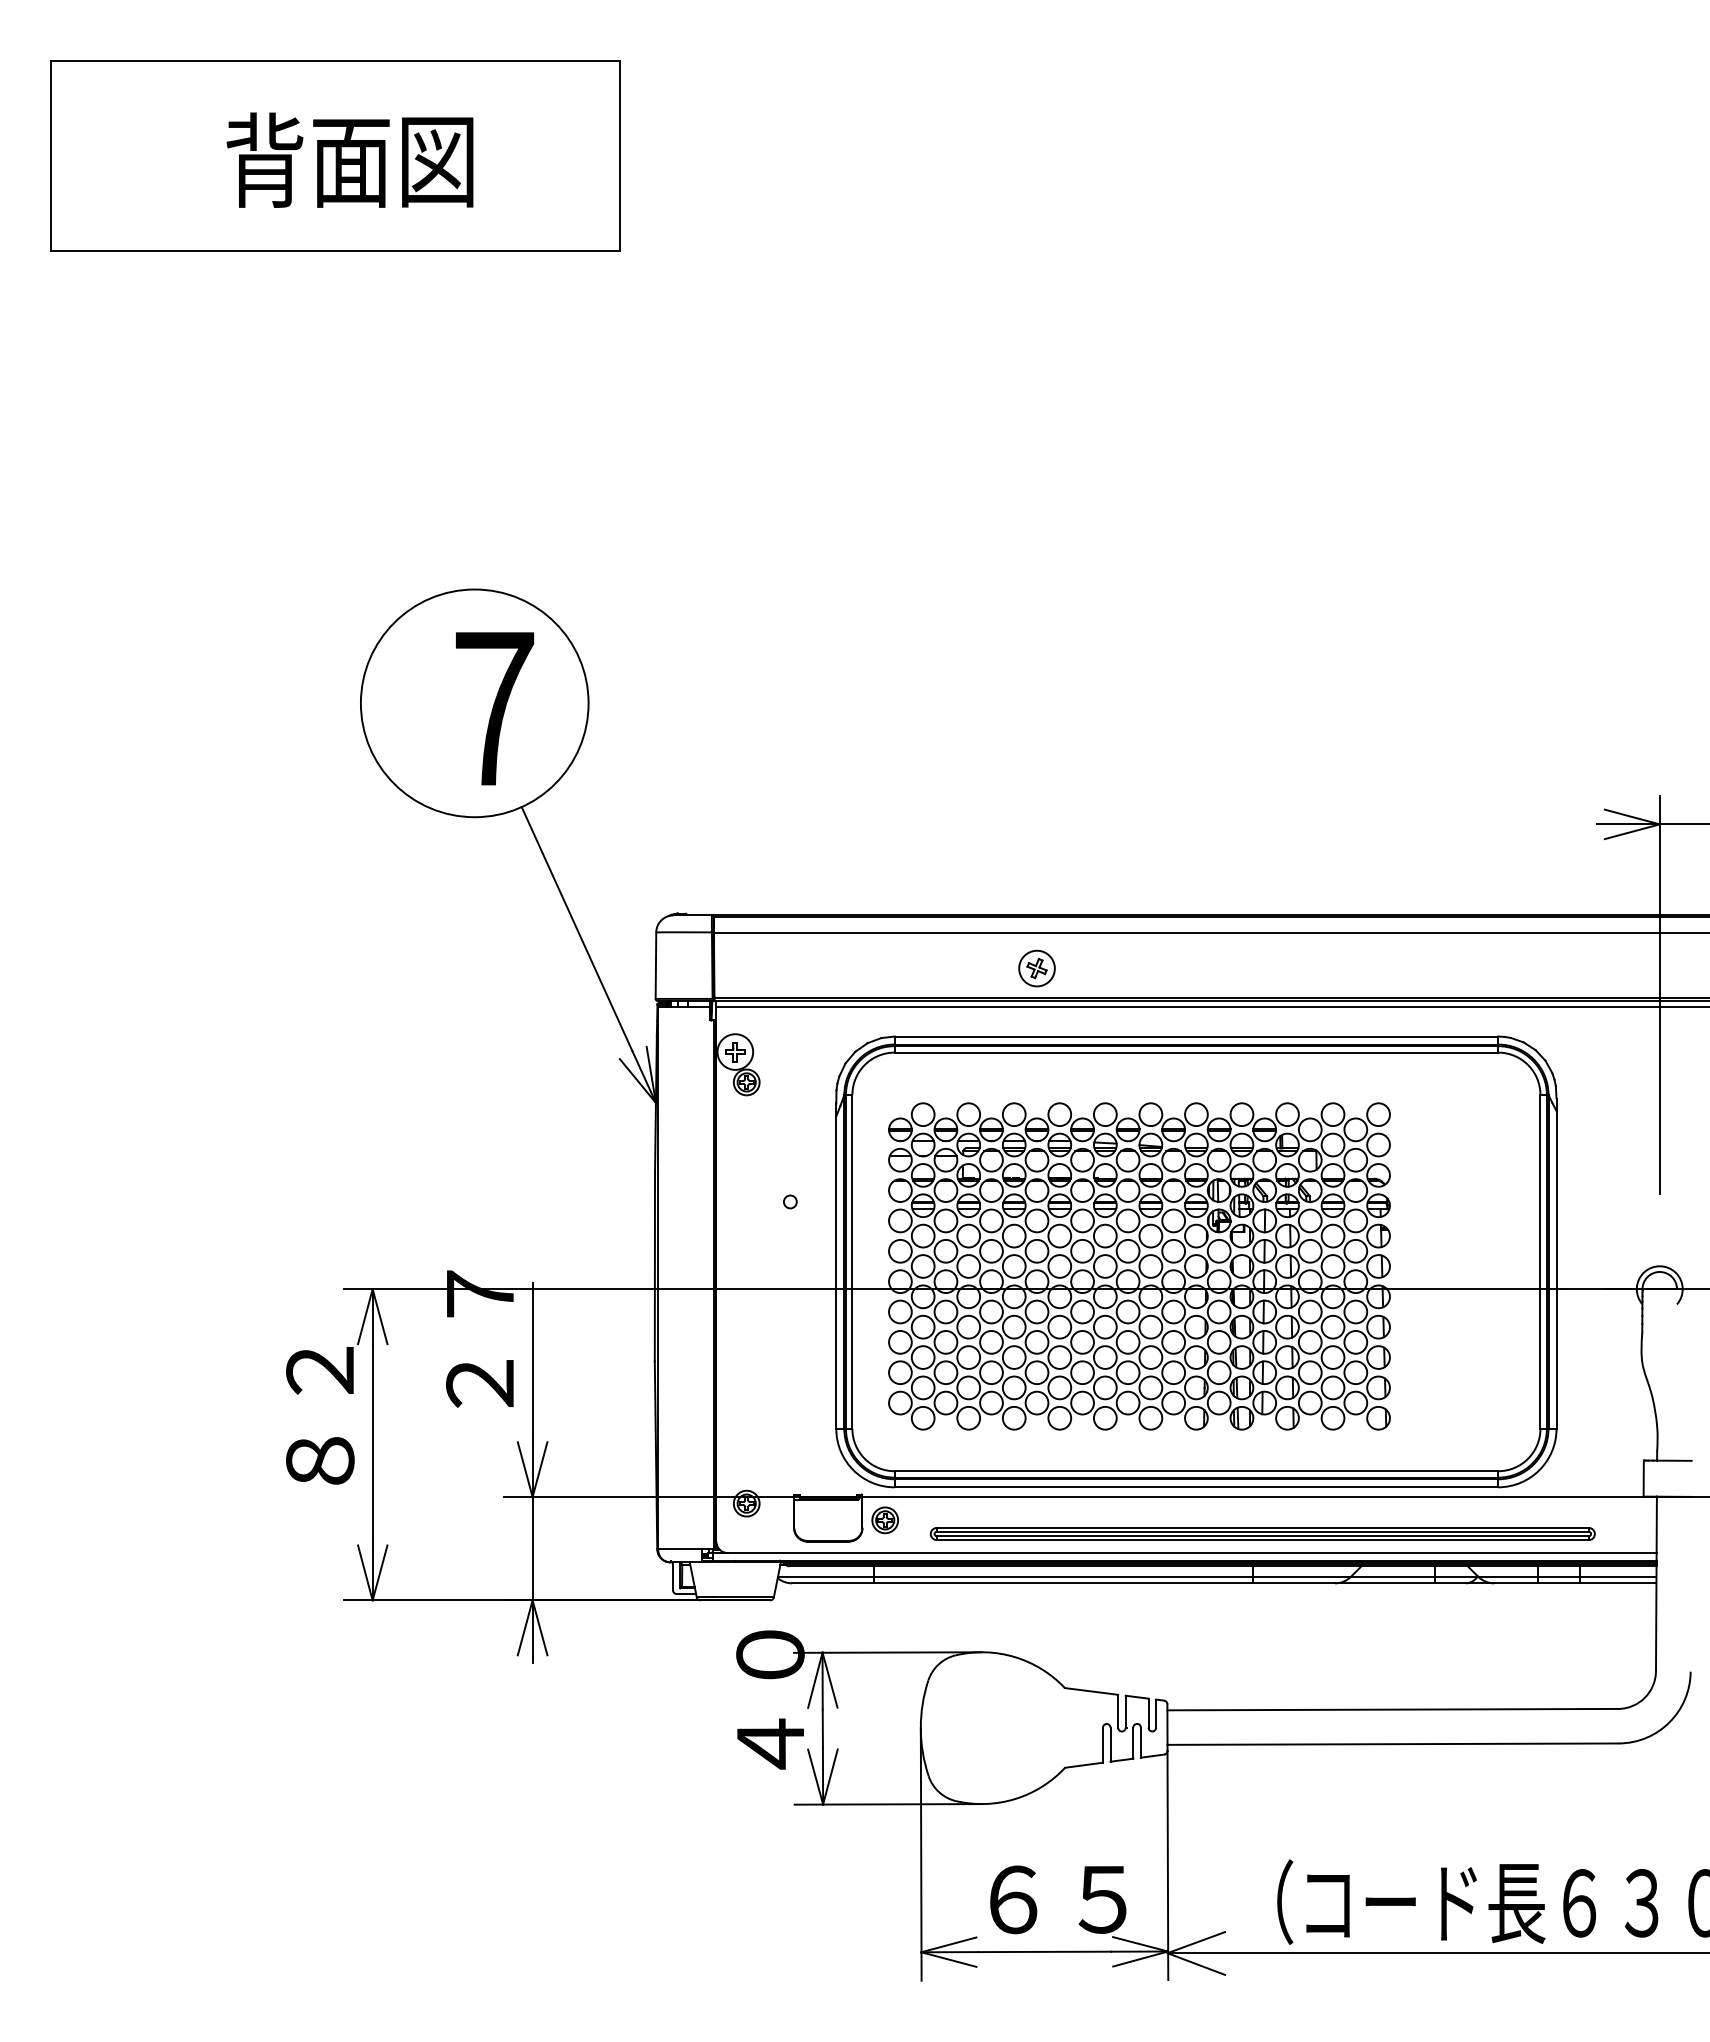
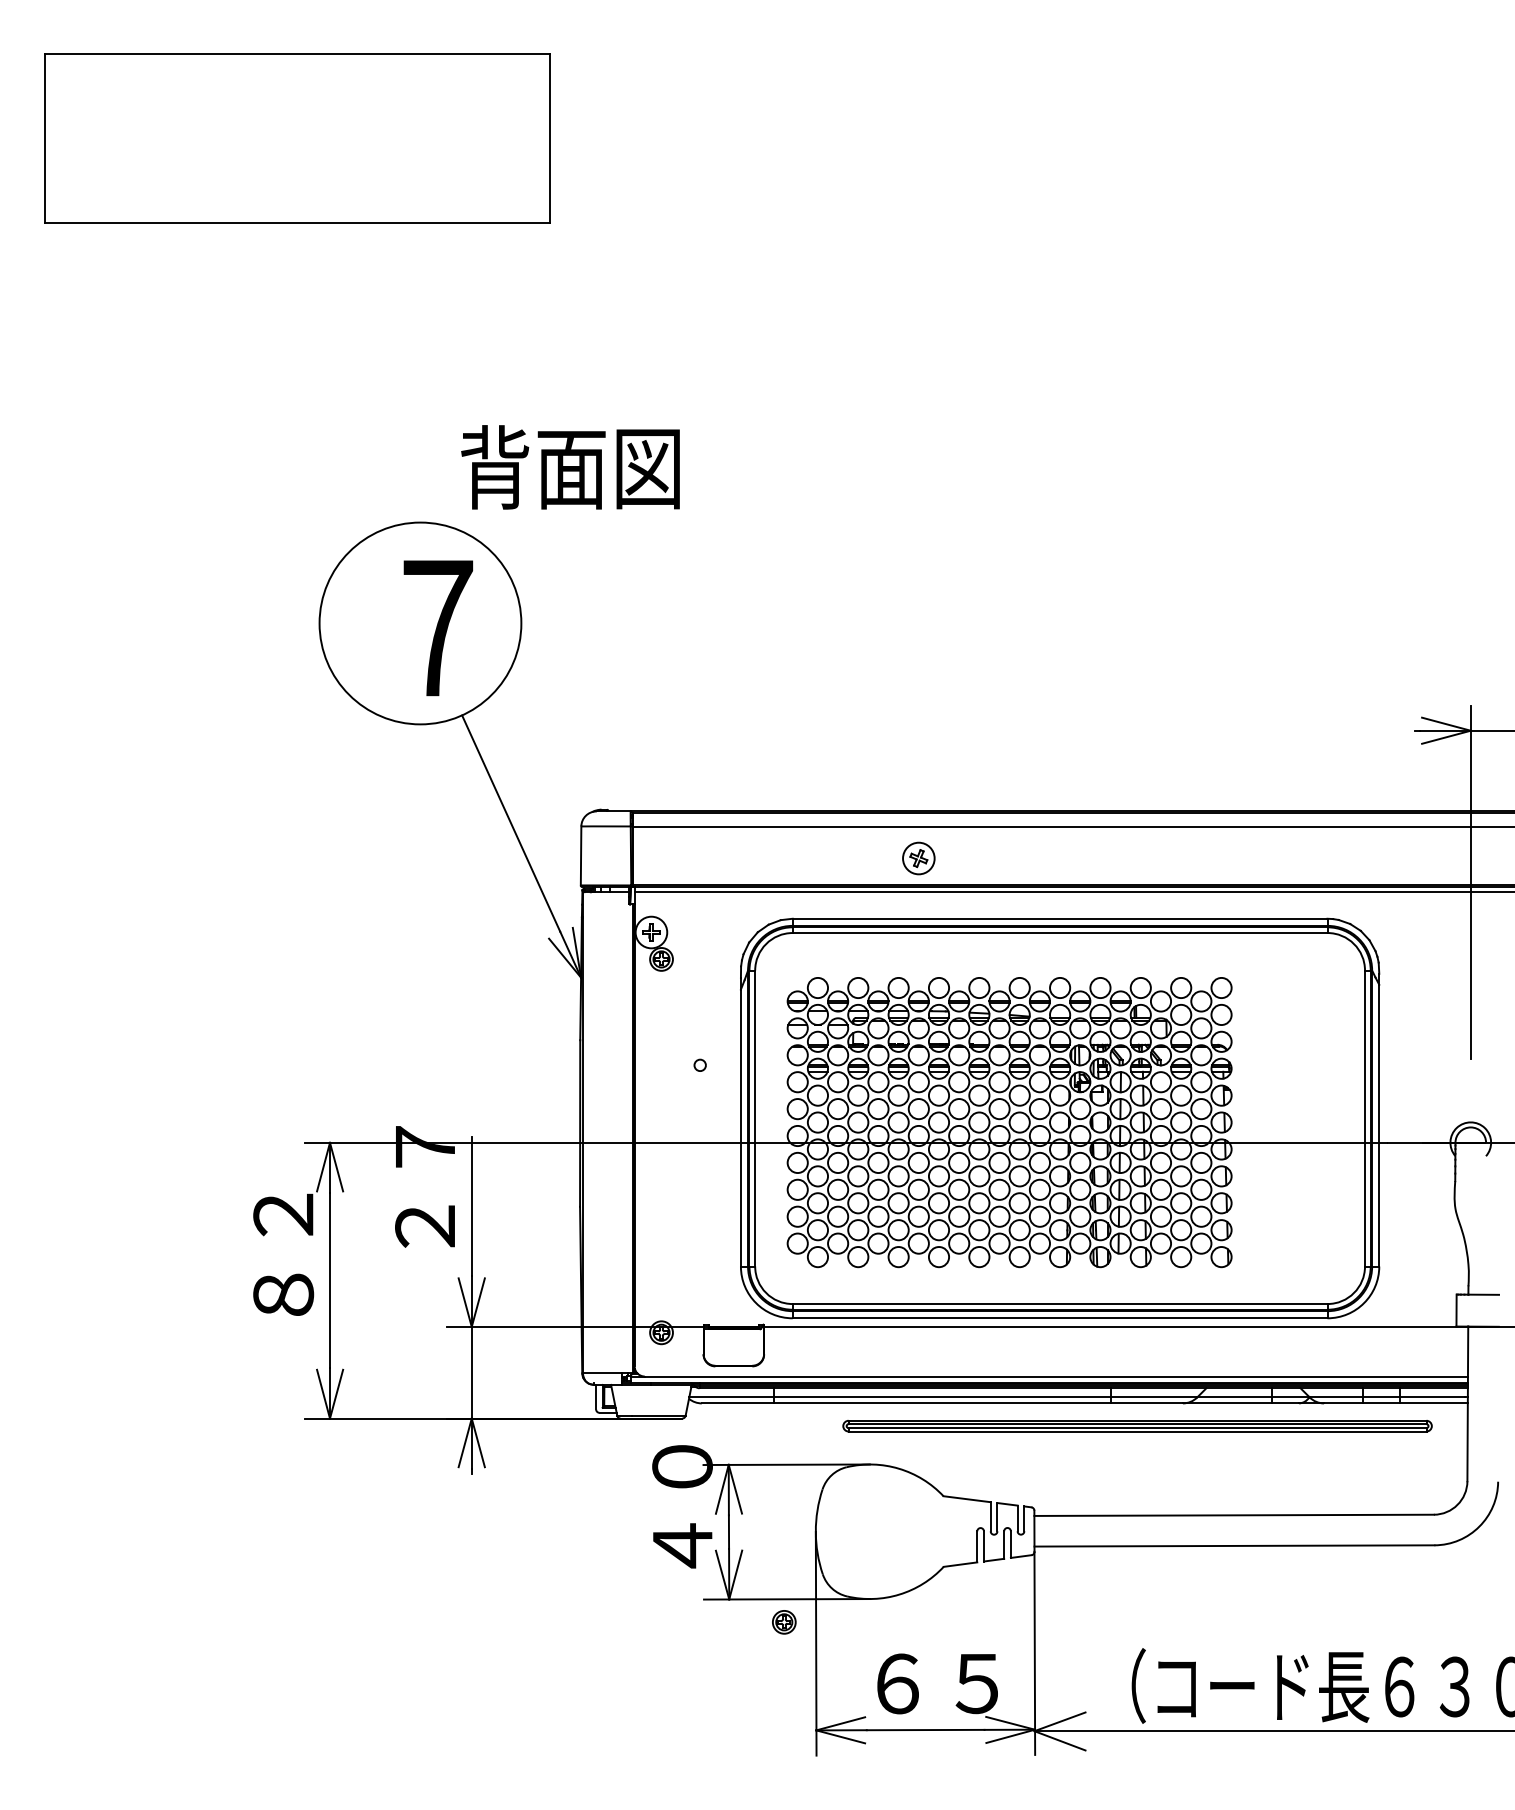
text: (349, 159) -> (570, 466), moved
part: (884, 1520) -> (783, 1622), moved
part: (1262, 1533) -> (1137, 1425), moved

